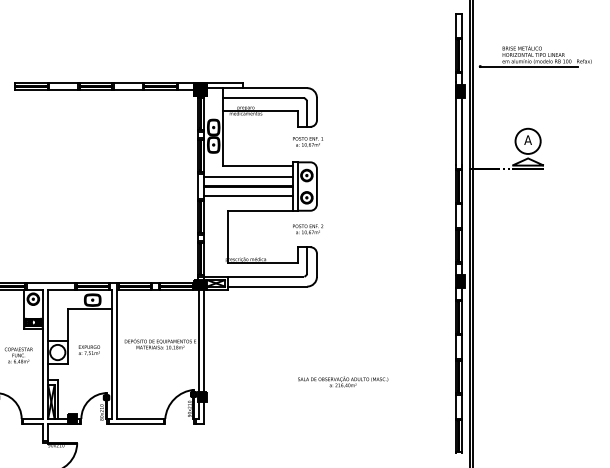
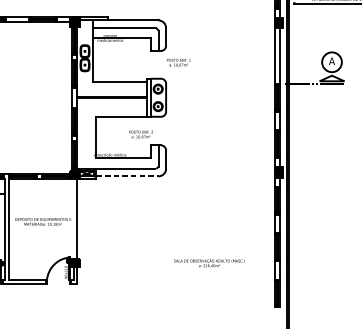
text: (308, 141) -> (179, 62), moved
line: (248, 176) -> (112, 89), removed
line: (248, 196) -> (112, 105), removed
text: (308, 229) -> (141, 134), moved
line: (267, 286) -> (127, 176), solid -> dashed
line: (199, 340) -> (73, 218), removed
text: (343, 381) -> (209, 262), moved

